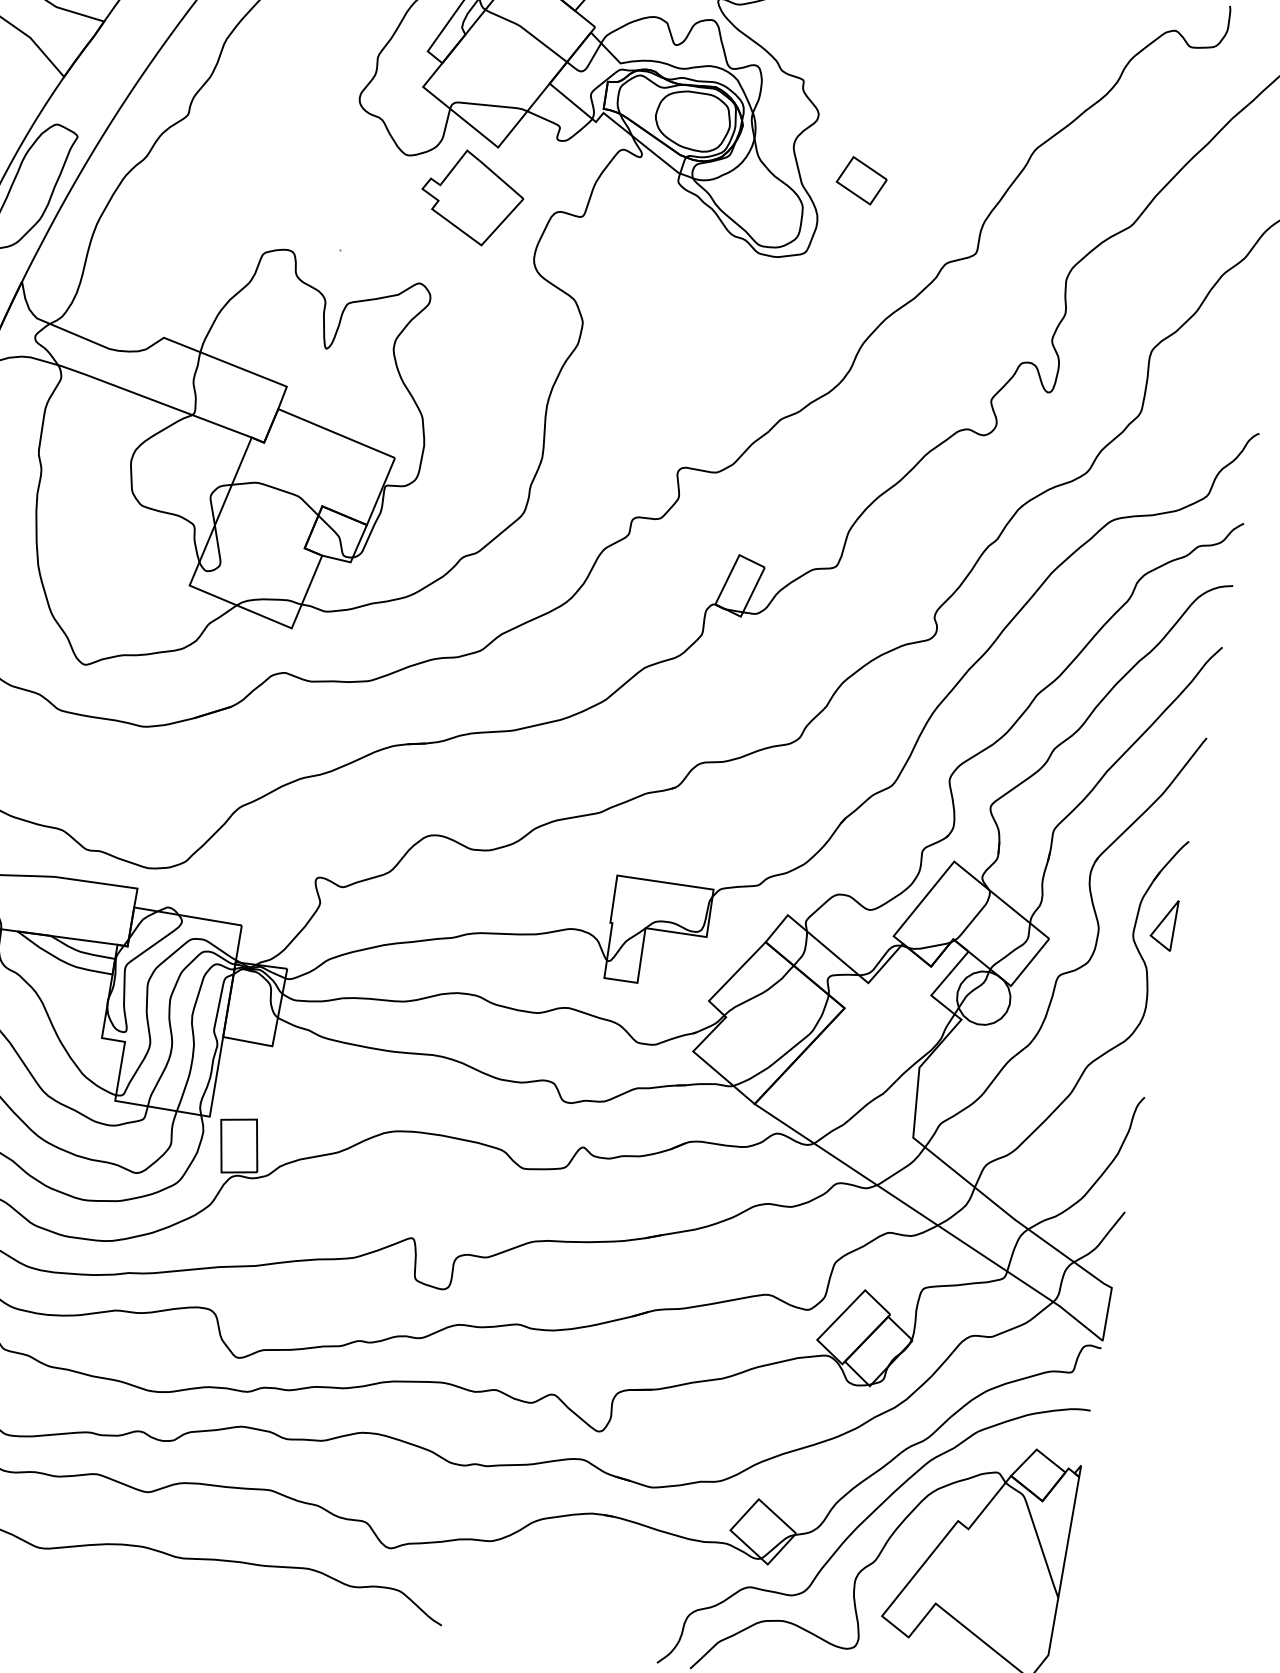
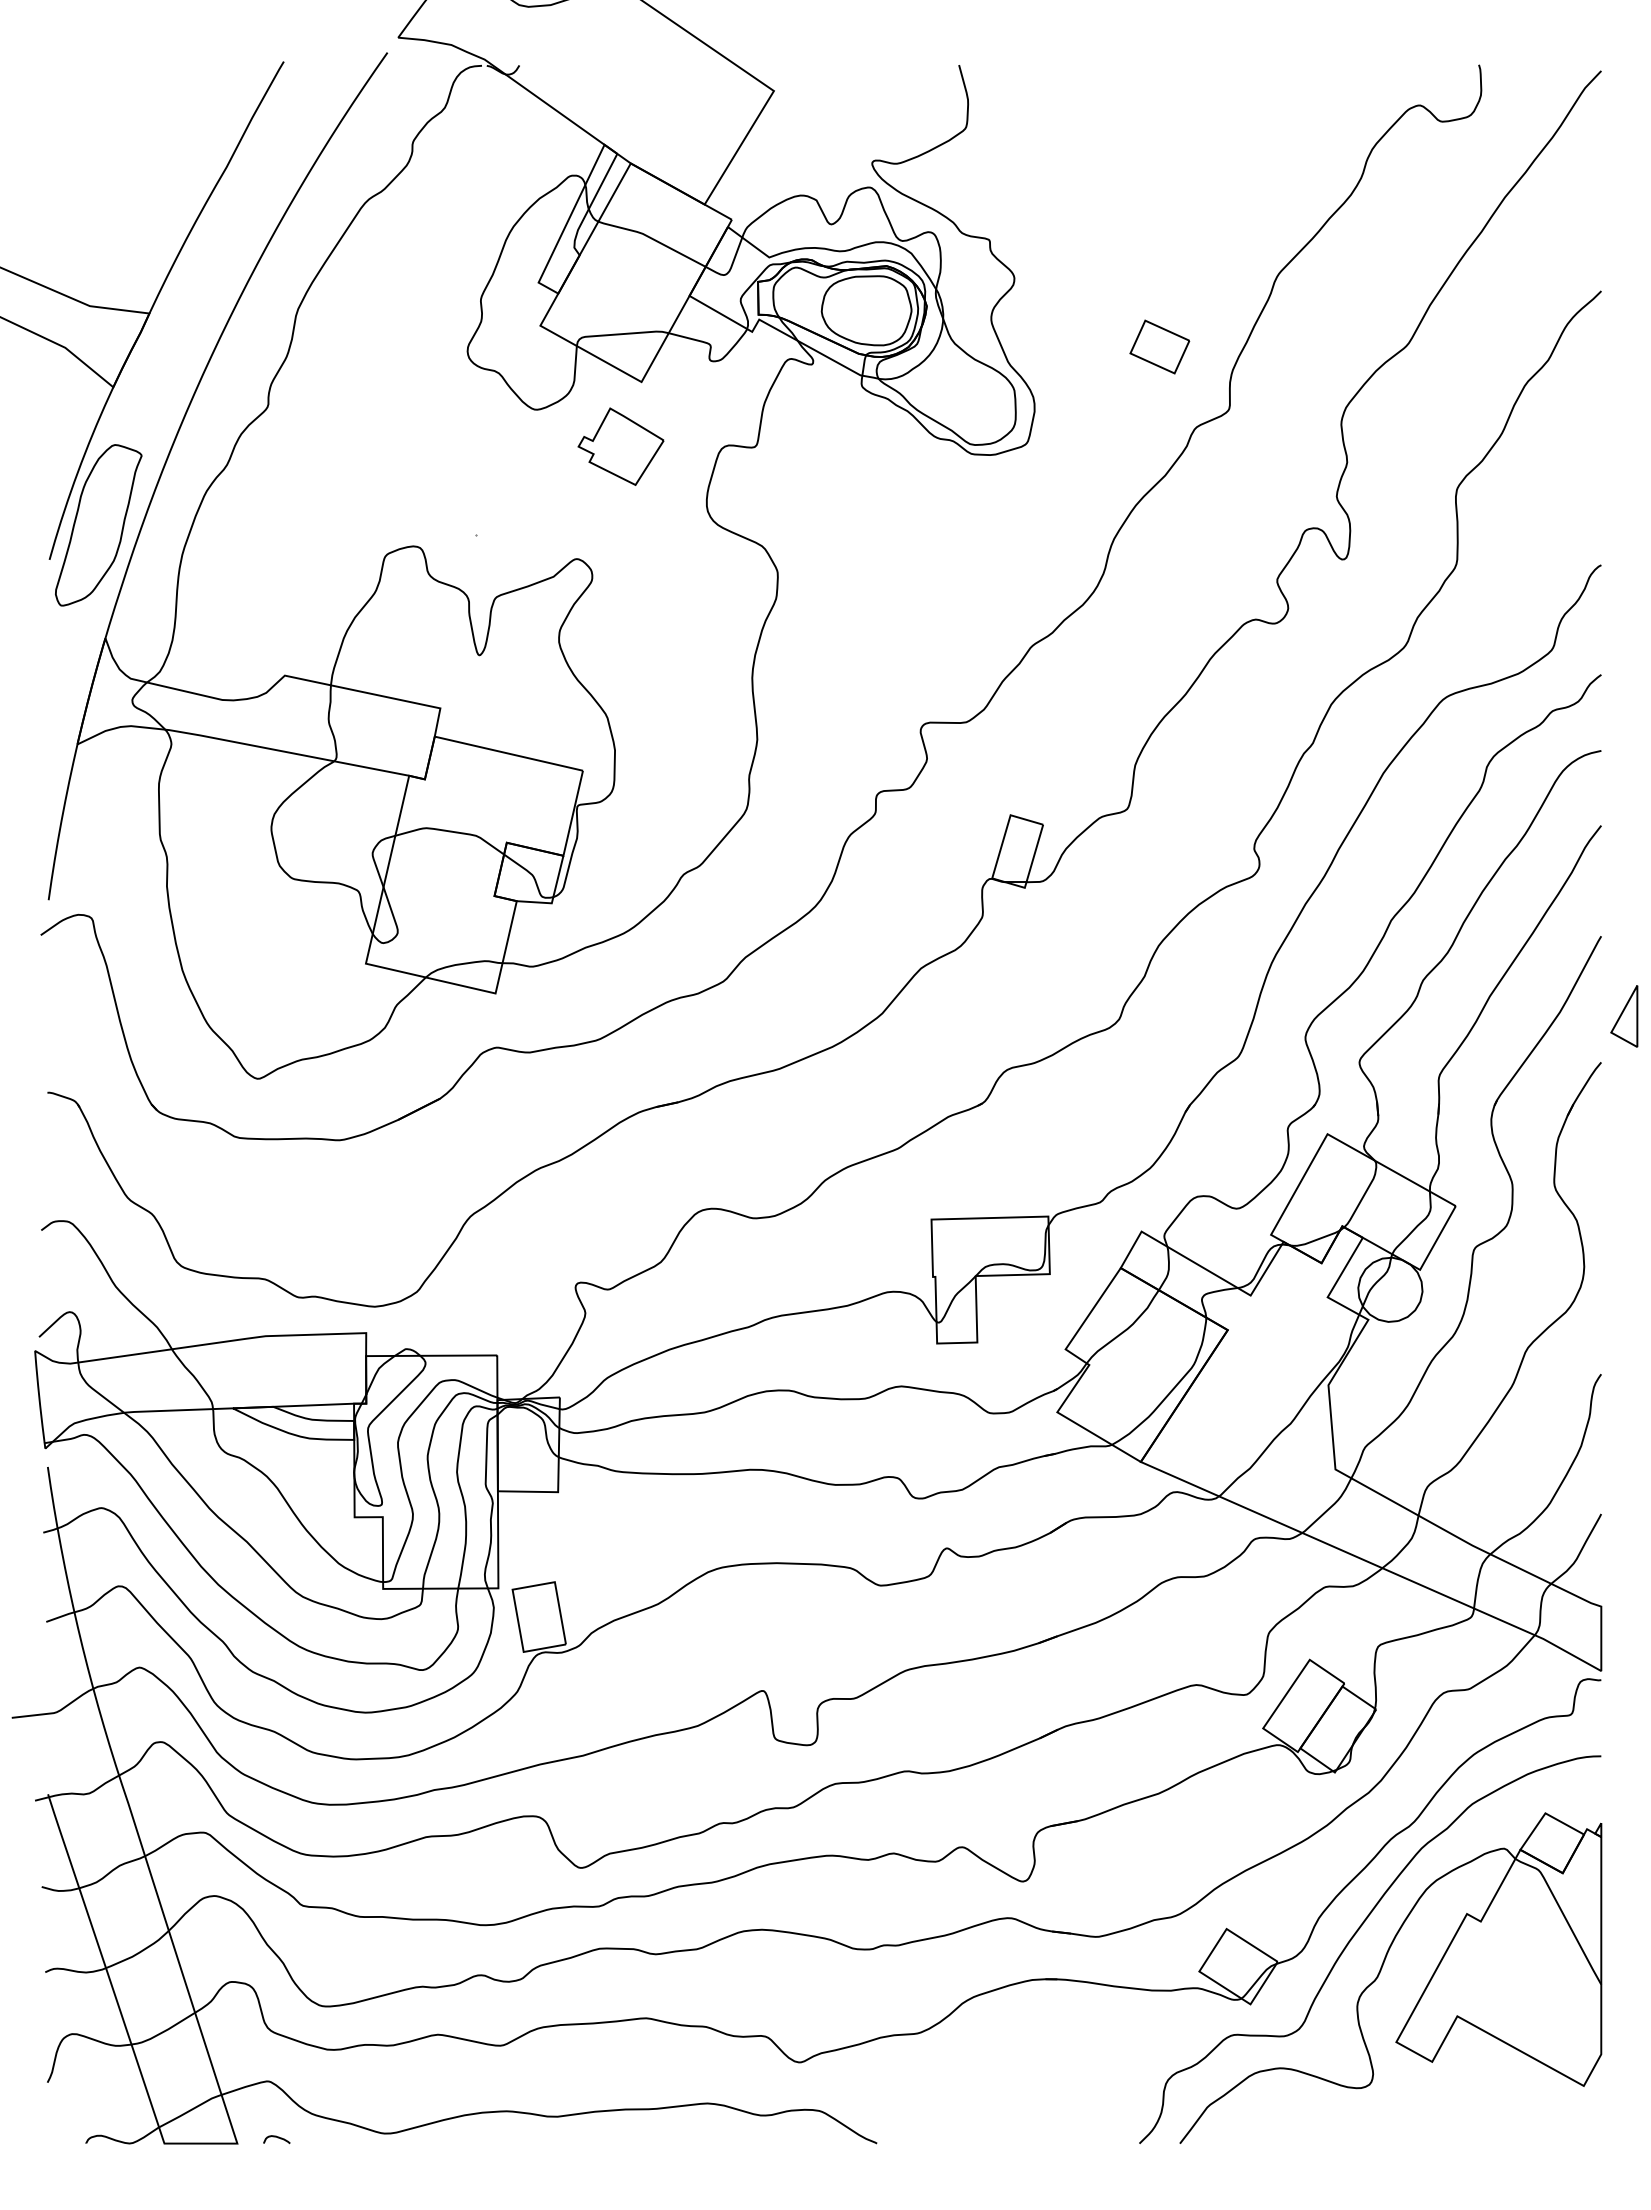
part: (861, 180) -> (1159, 346), moved
part: (471, 197) -> (620, 446), size x0.7
part: (1163, 924) -> (1624, 1016), moved

